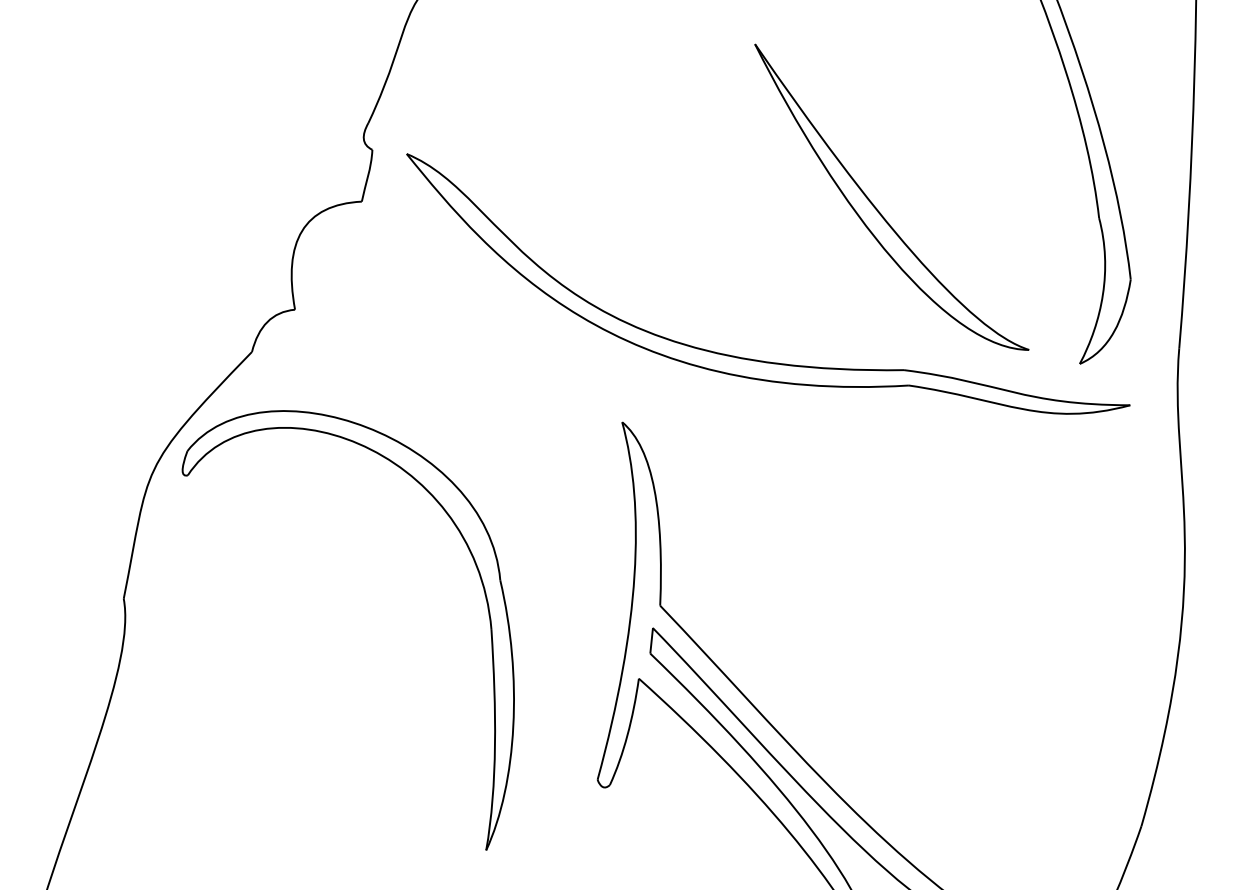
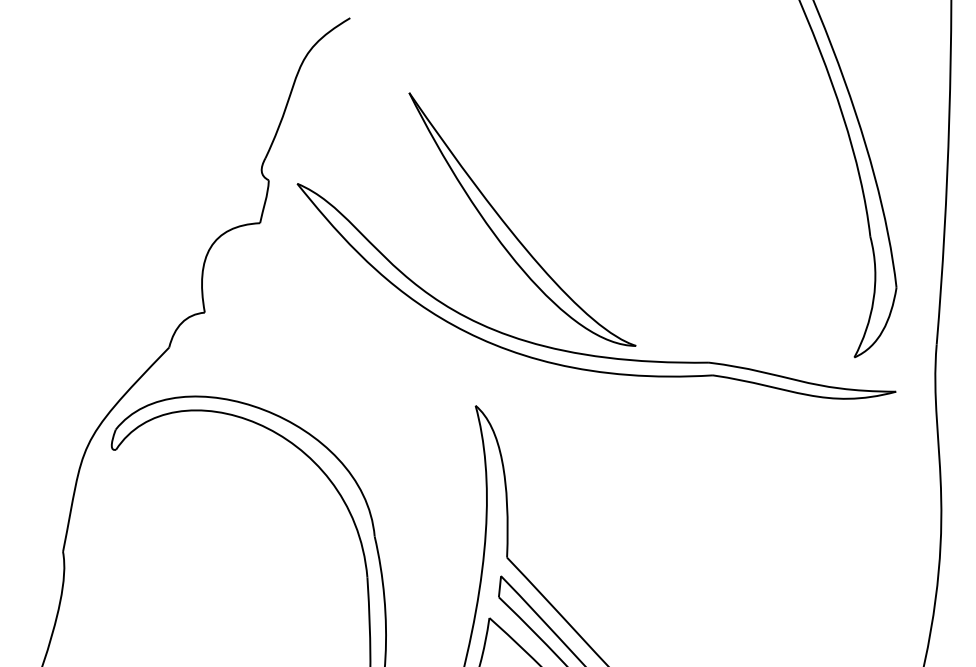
part: (877, 208) -> (510, 228), moved

